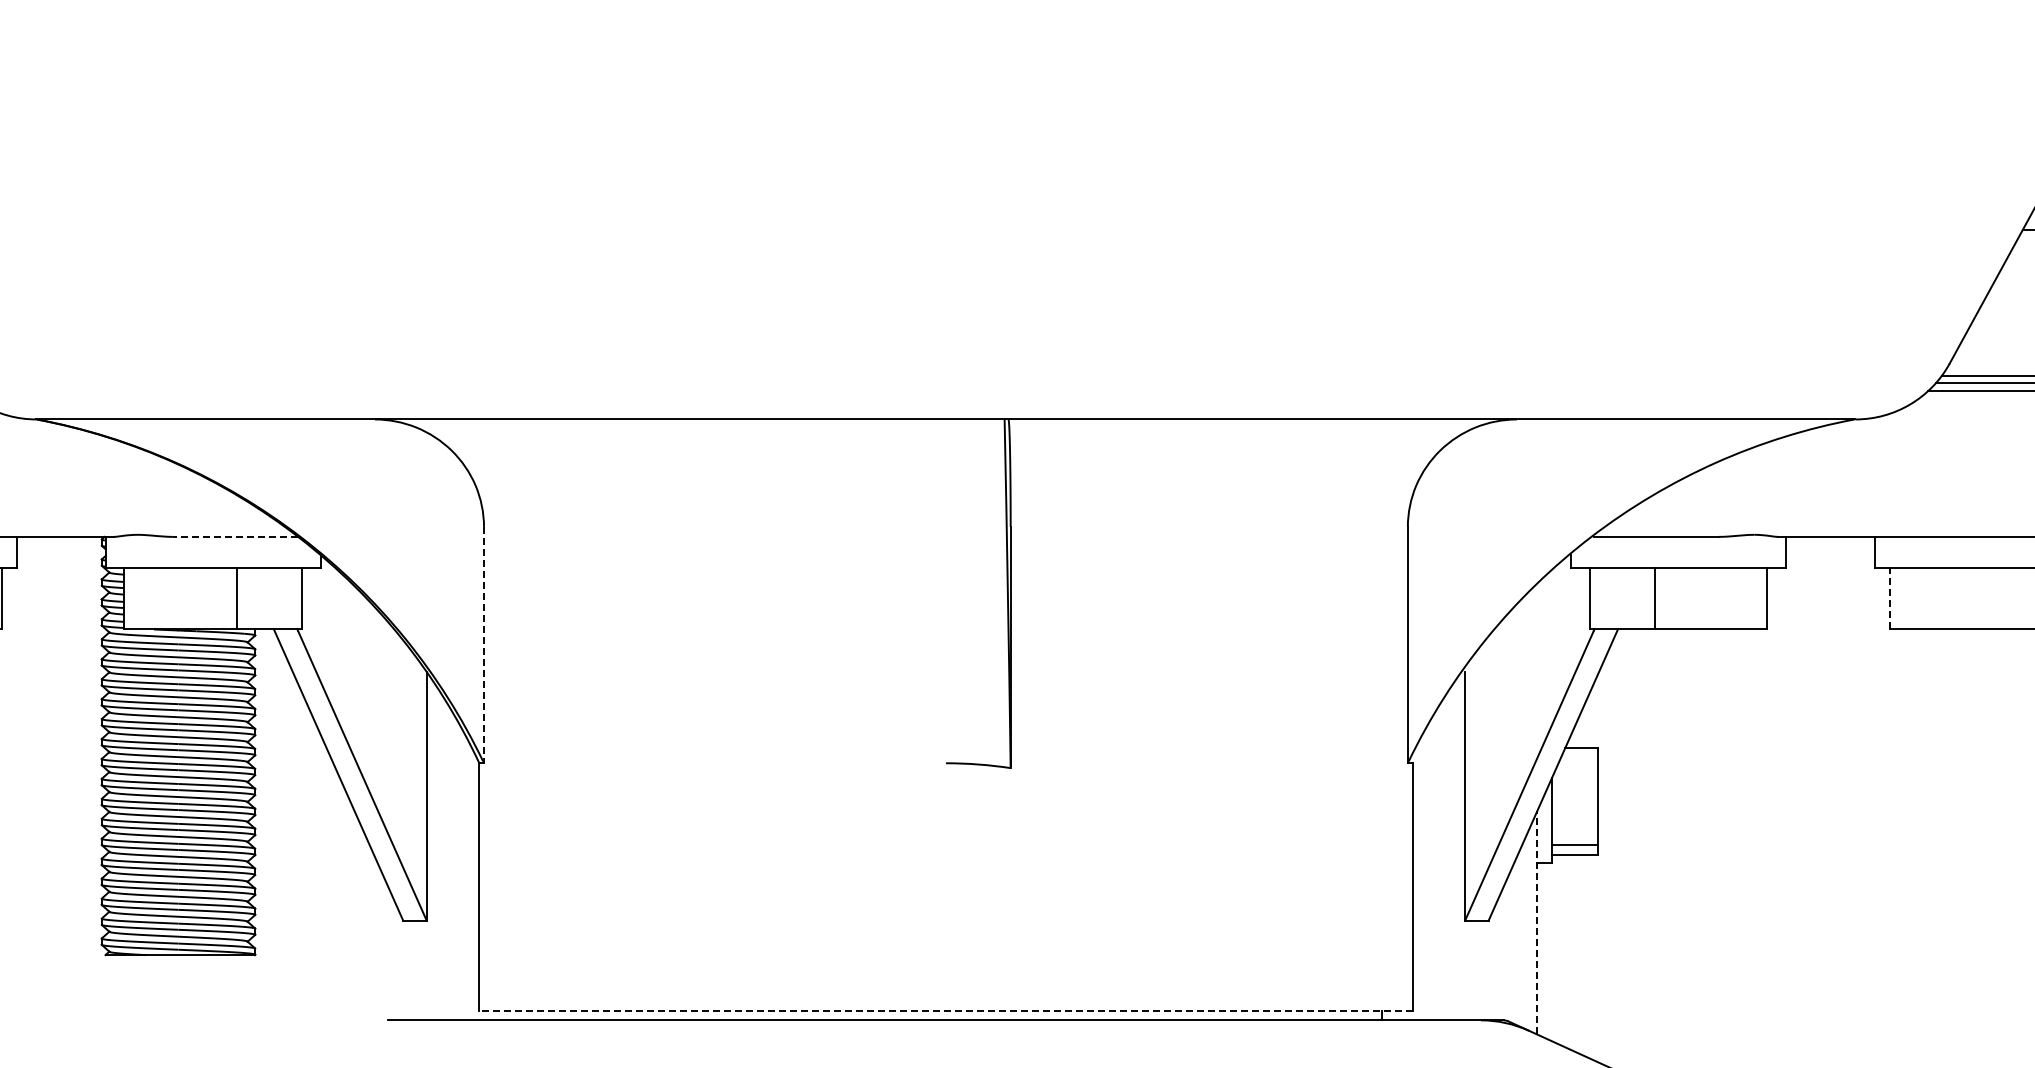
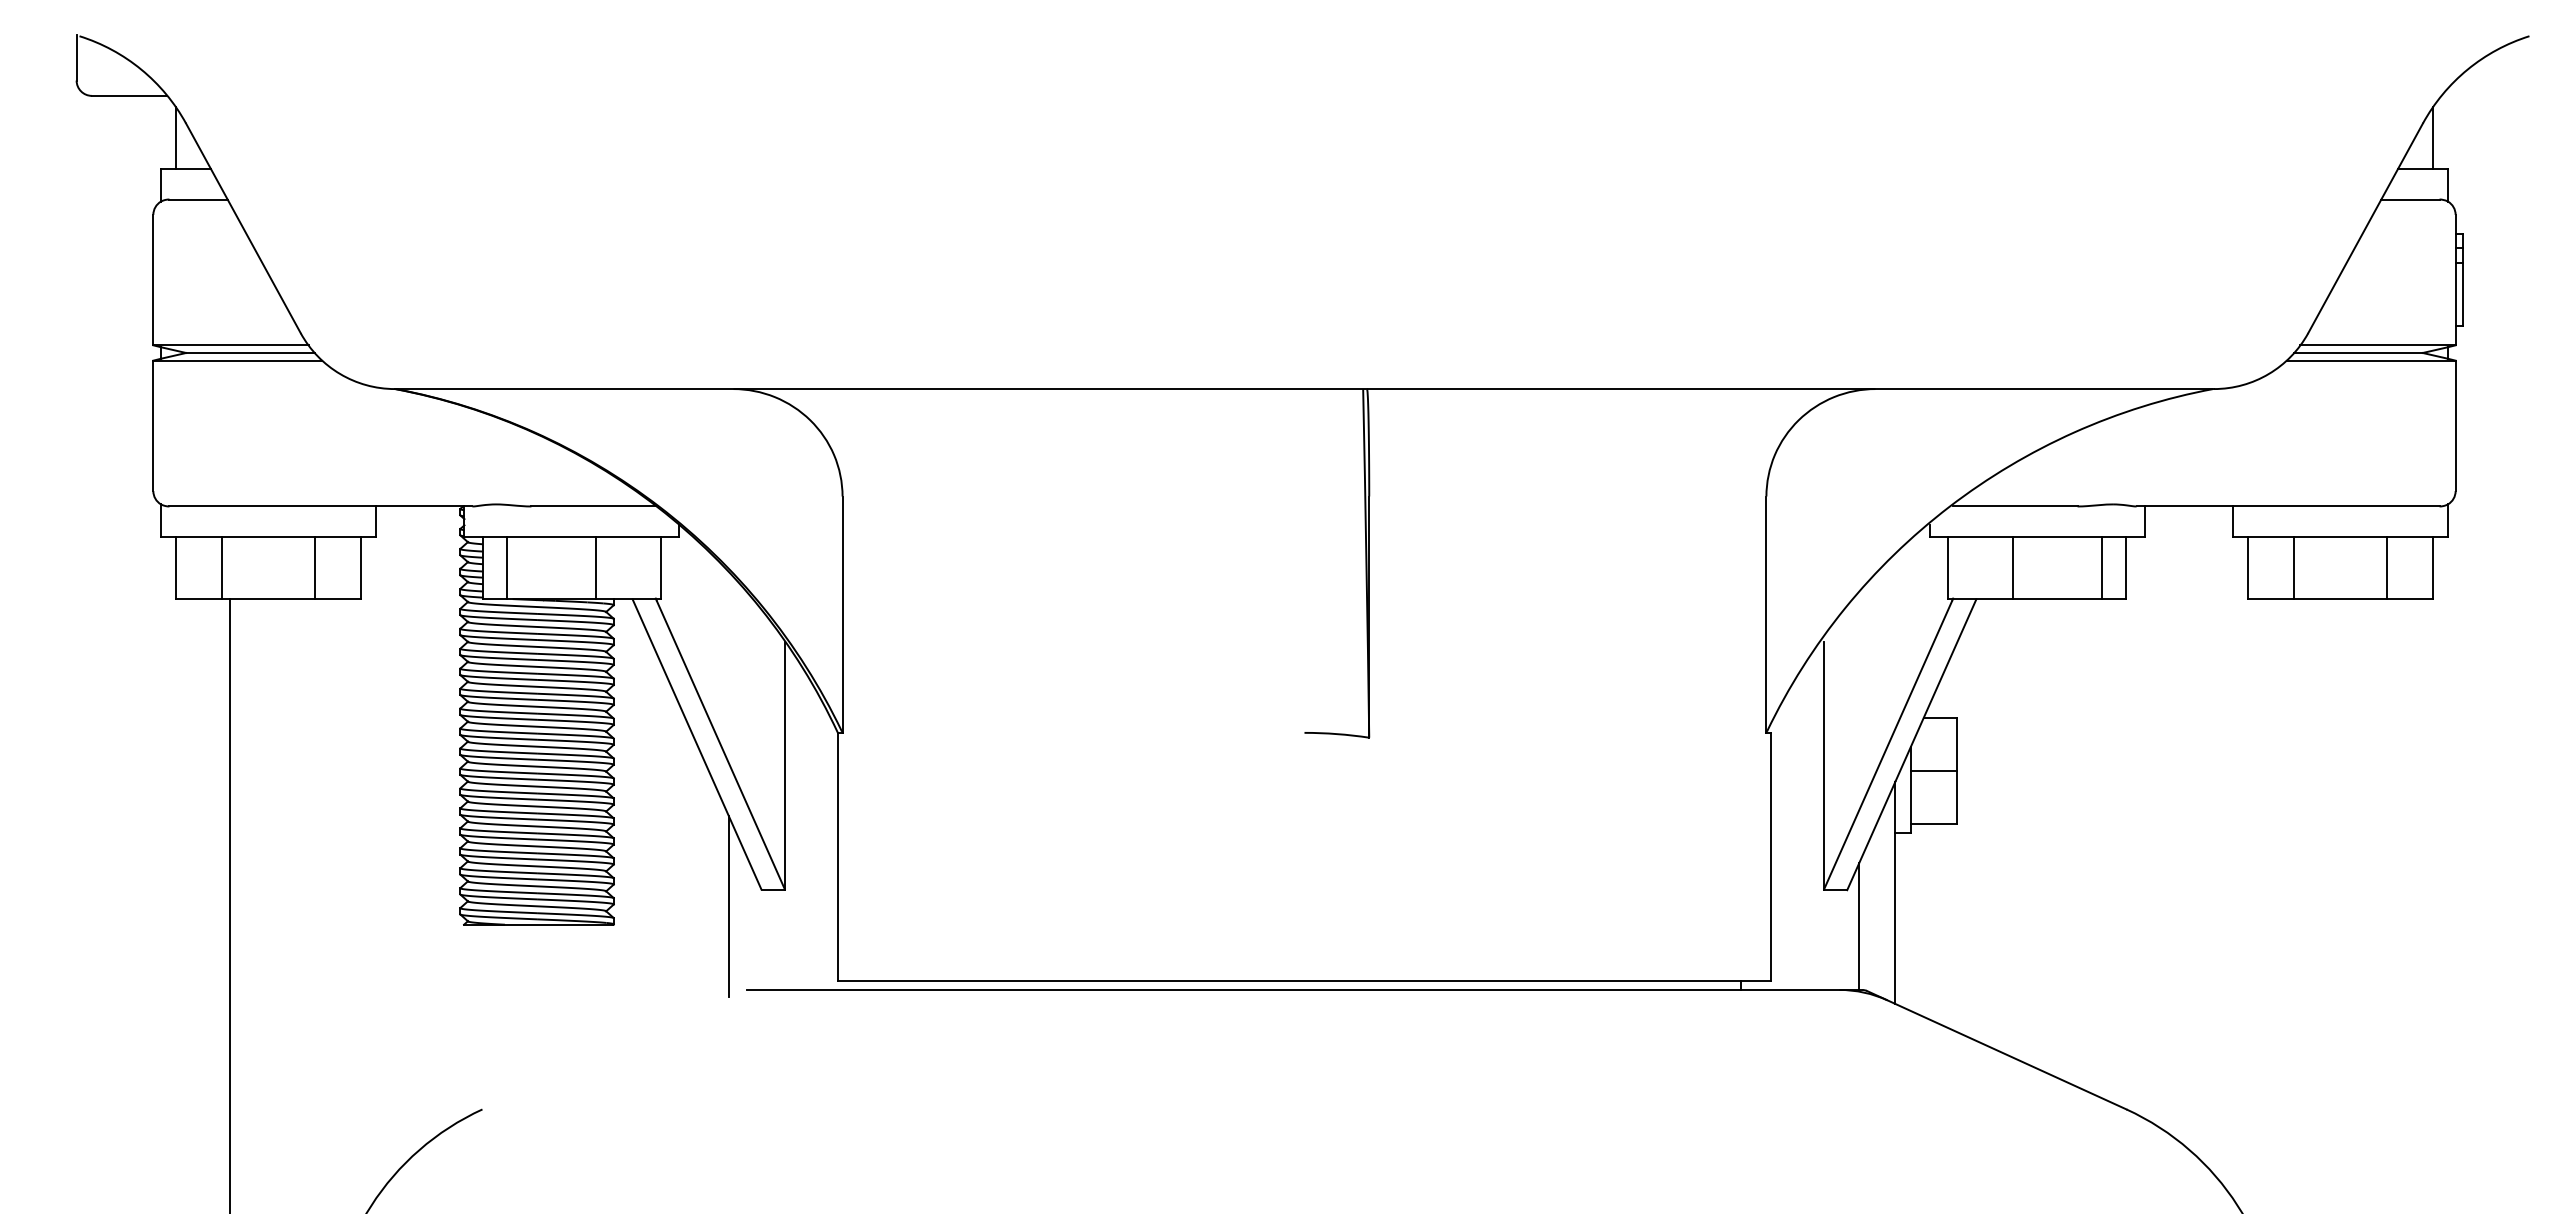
line: (234, 536) -> (593, 506), dashed -> solid
line: (147, 597) -> (506, 567), added
line: (1743, 597) -> (2102, 567), added
line: (1889, 597) -> (2248, 567), dashed -> solid
line: (1935, 597) -> (2294, 567), added
line: (2027, 597) -> (2386, 567), added
line: (483, 645) -> (842, 615), dashed -> solid
line: (1574, 844) -> (1933, 771), moved
line: (1536, 922) -> (1895, 892), dashed -> solid
line: (369, 936) -> (728, 906), added
line: (1500, 956) -> (1859, 926), added
line: (945, 1011) -> (1304, 981), dashed -> solid

